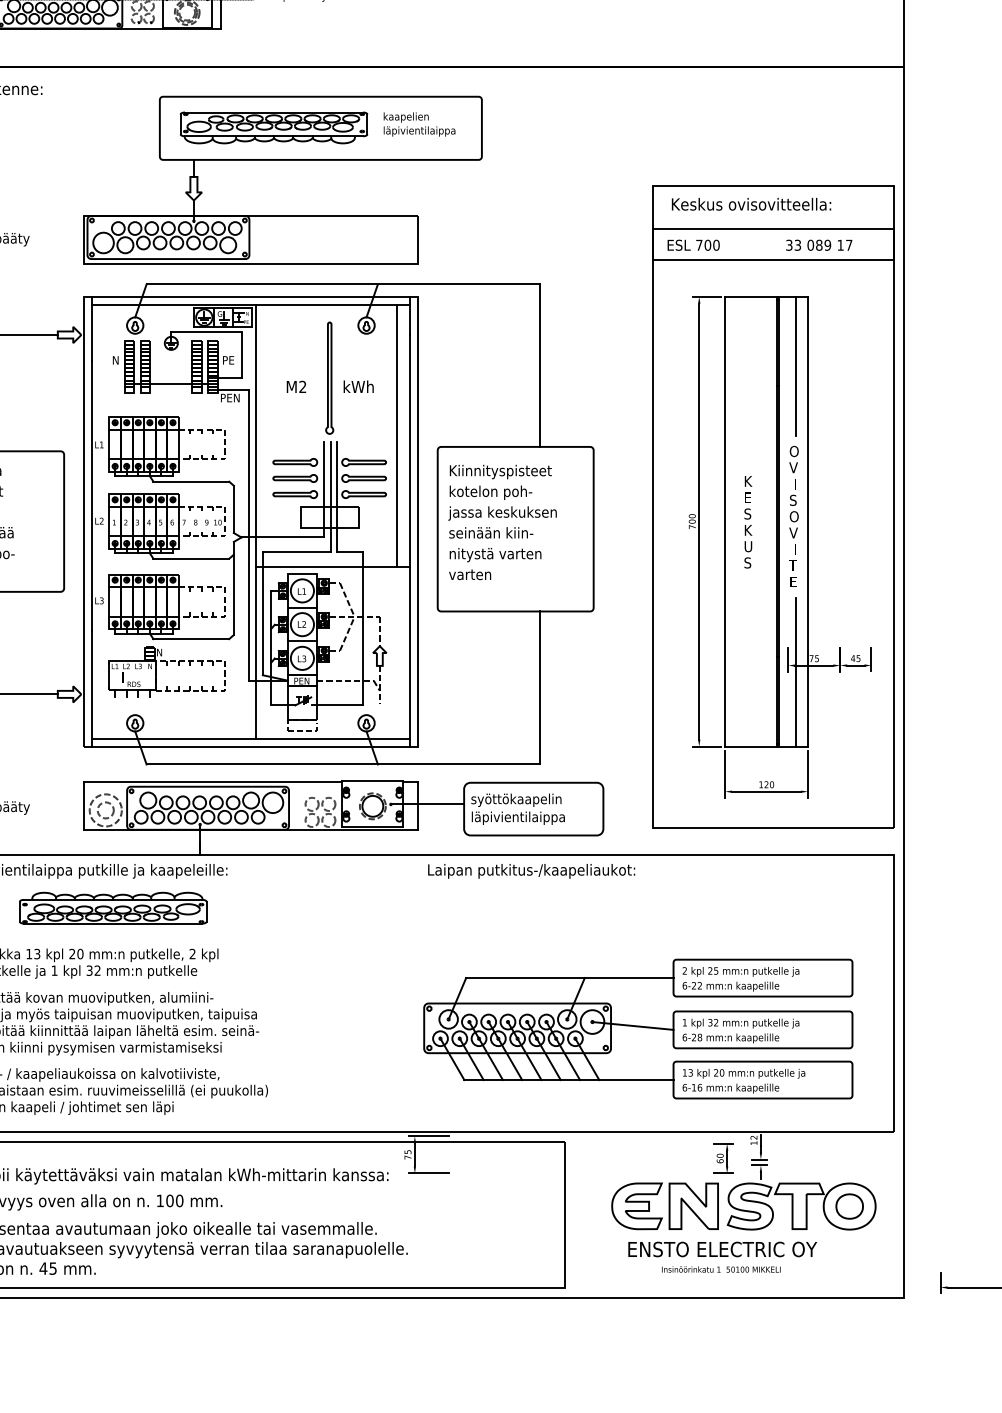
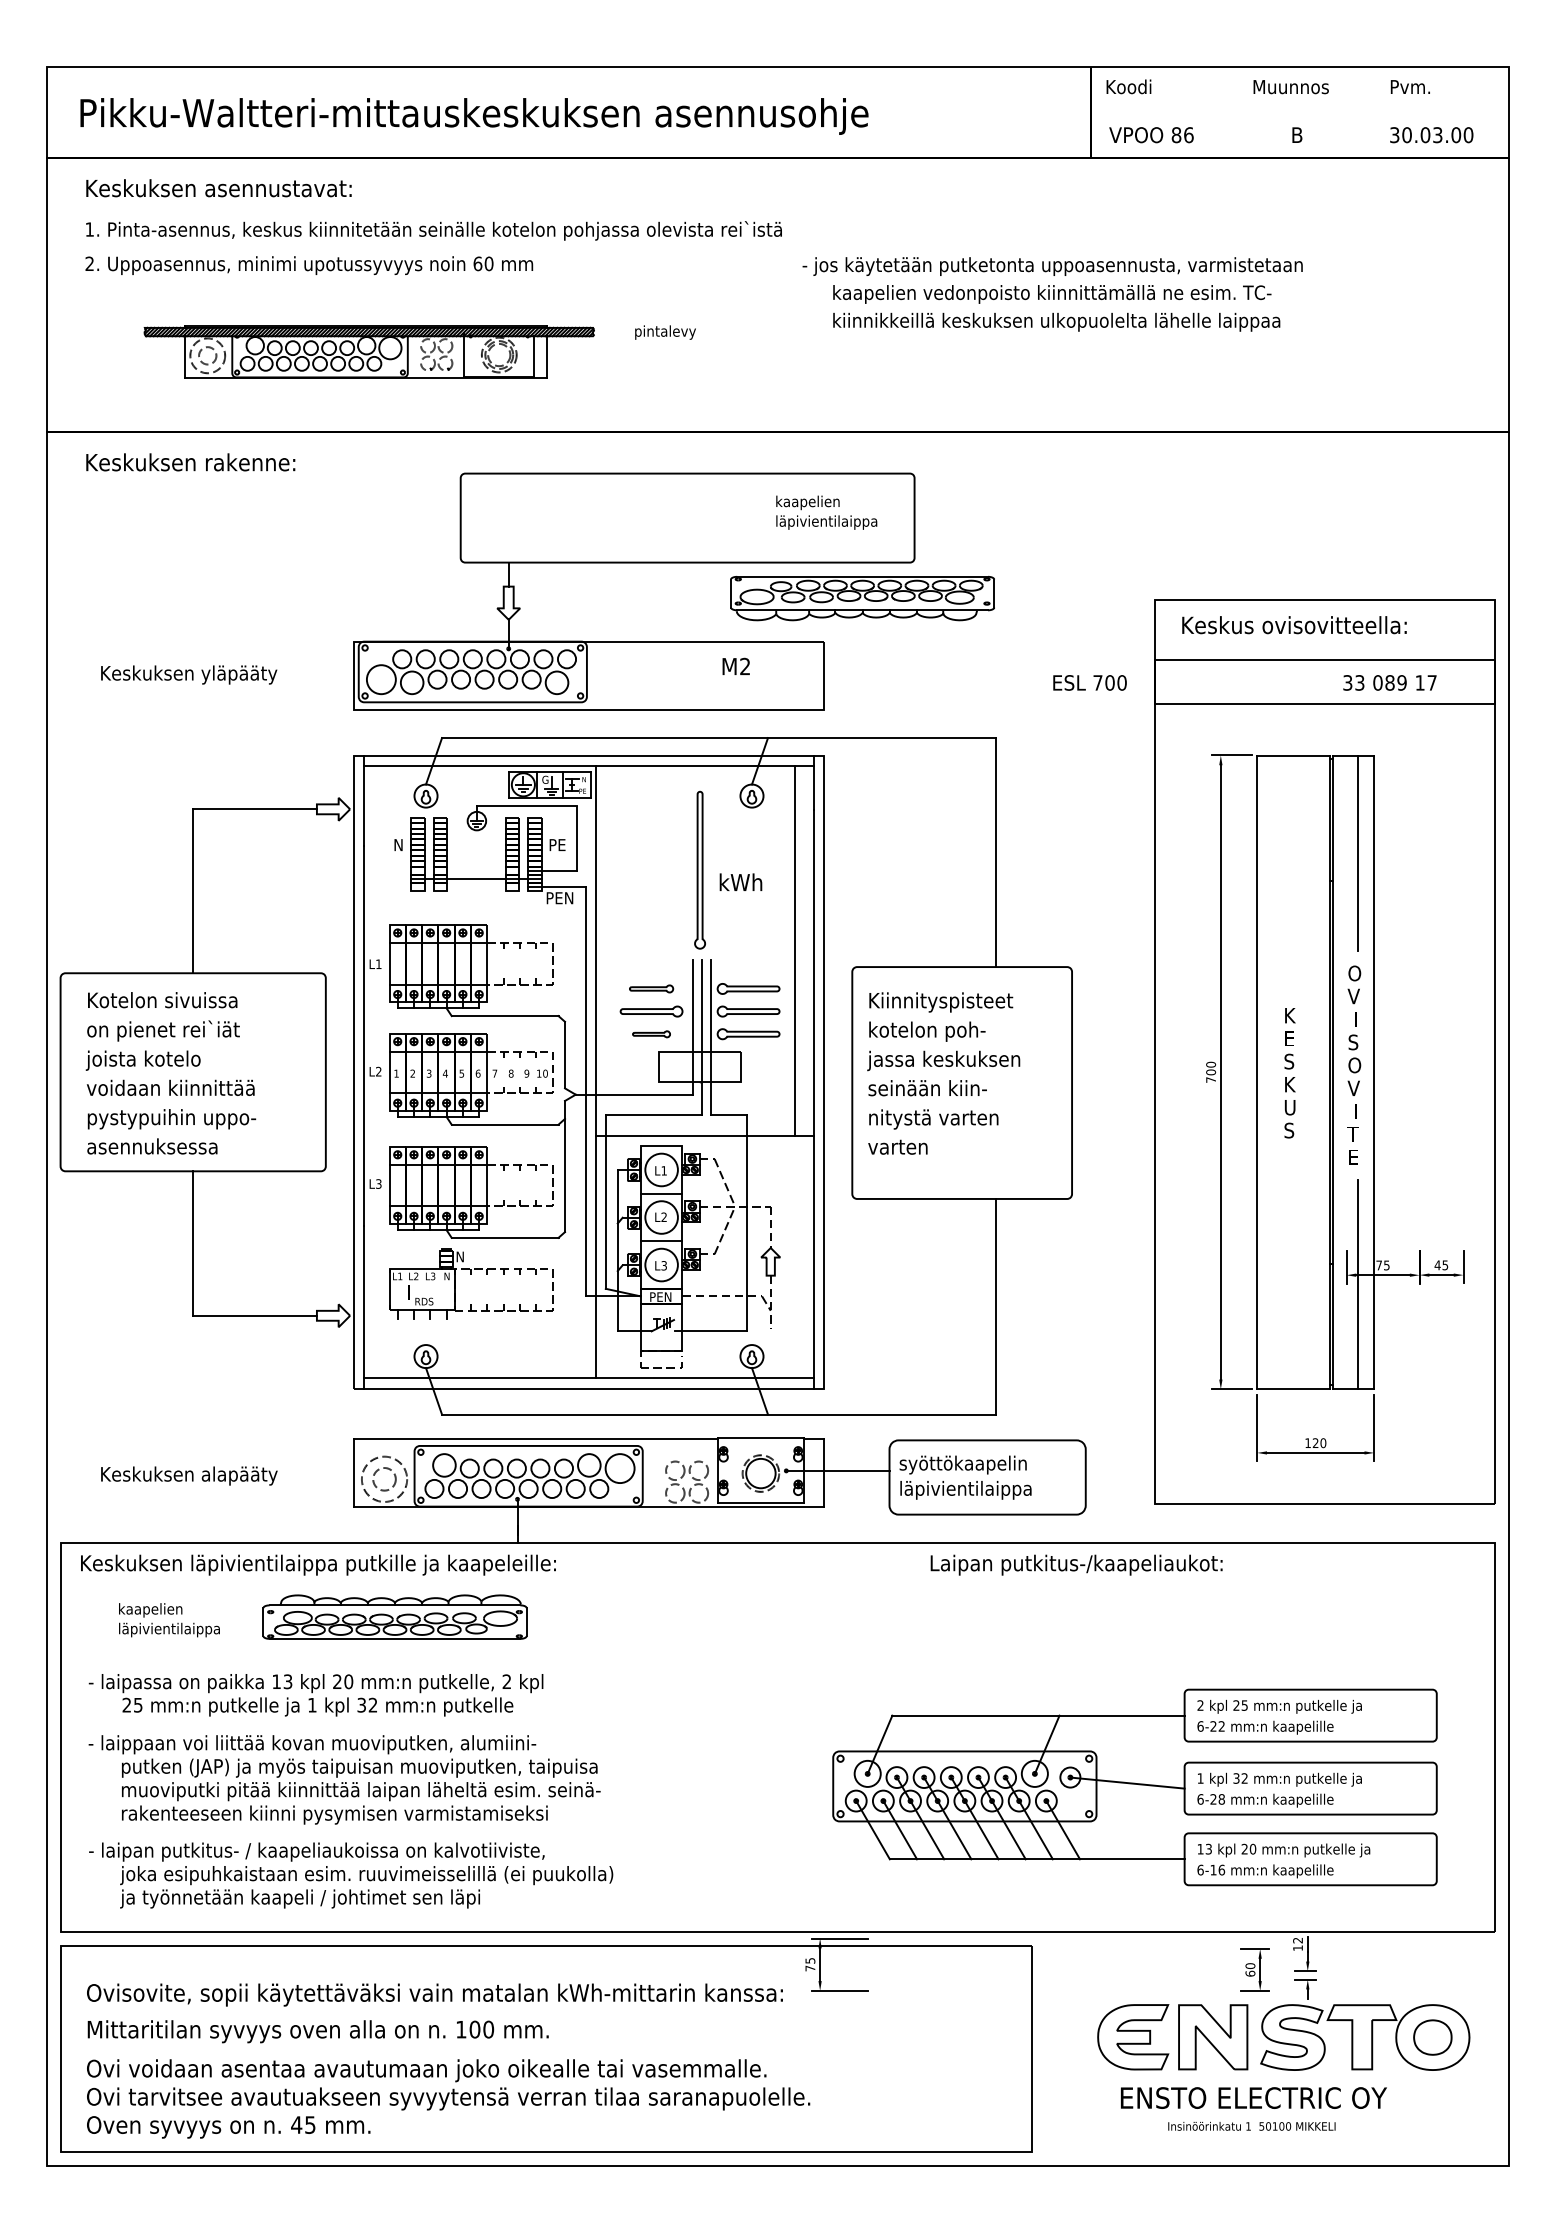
part: (273, 127) -> (862, 598), moved
text: (693, 244) -> (1089, 682), moved
text: (295, 386) -> (735, 665), moved
part: (295, 462) -> (651, 988), size x0.7
part: (295, 494) -> (651, 1034), size x0.6
text: (531, 870) -> (1076, 1564), moved
circle: (592, 1022) -> (1070, 1777), size x0.6

